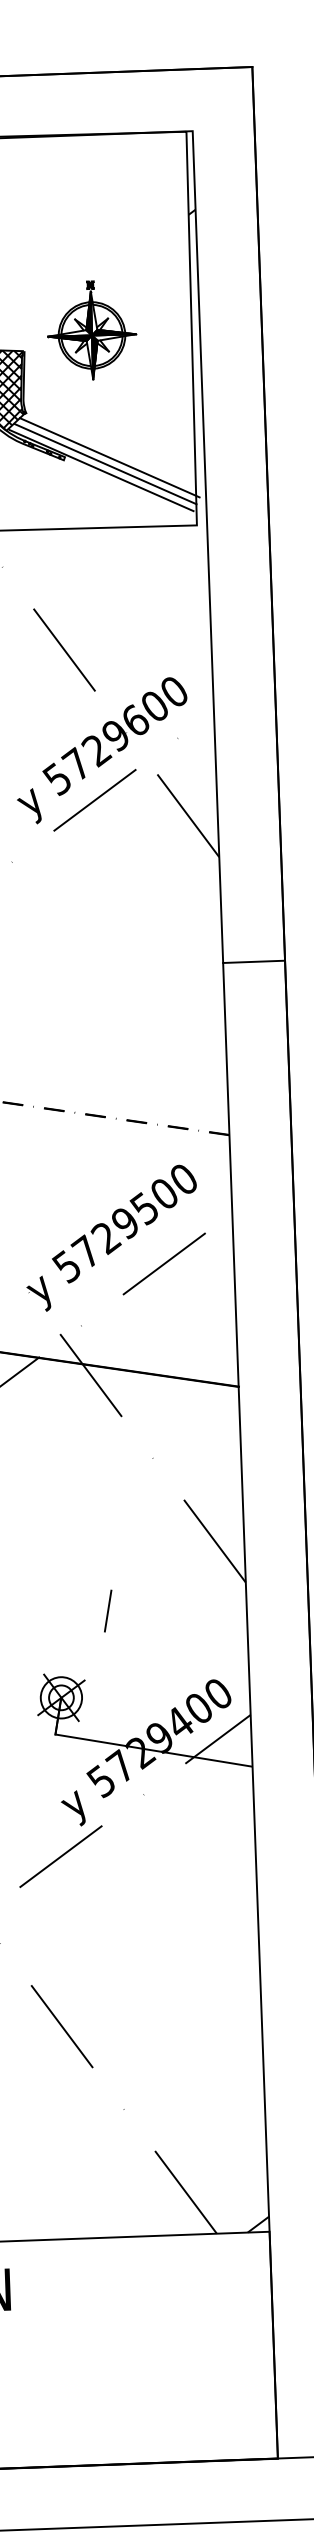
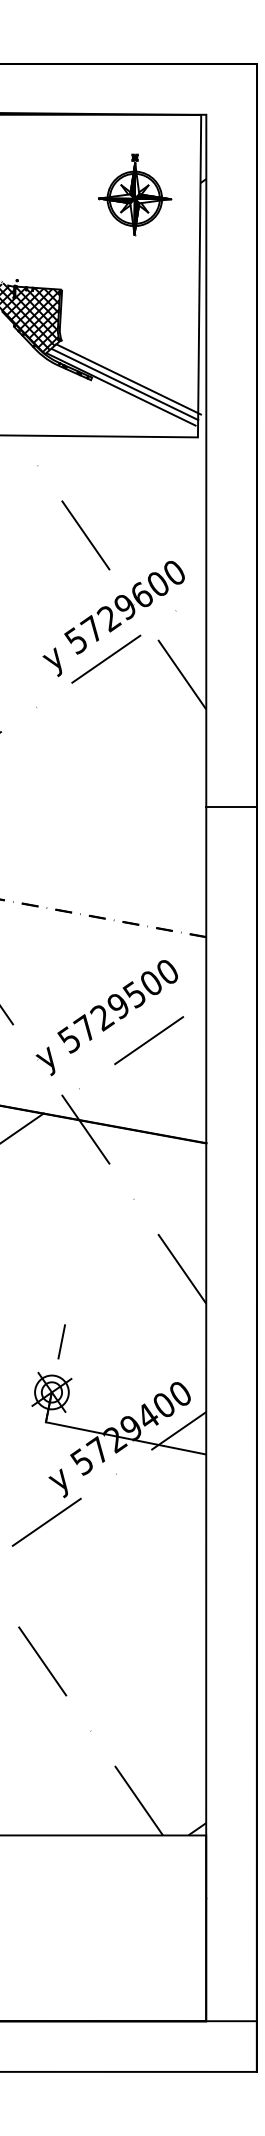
part: (92, 330) -> (135, 194), moved
line: (253, 962) -> (231, 807), moved
line: (107, 1610) -> (61, 1341), moved

